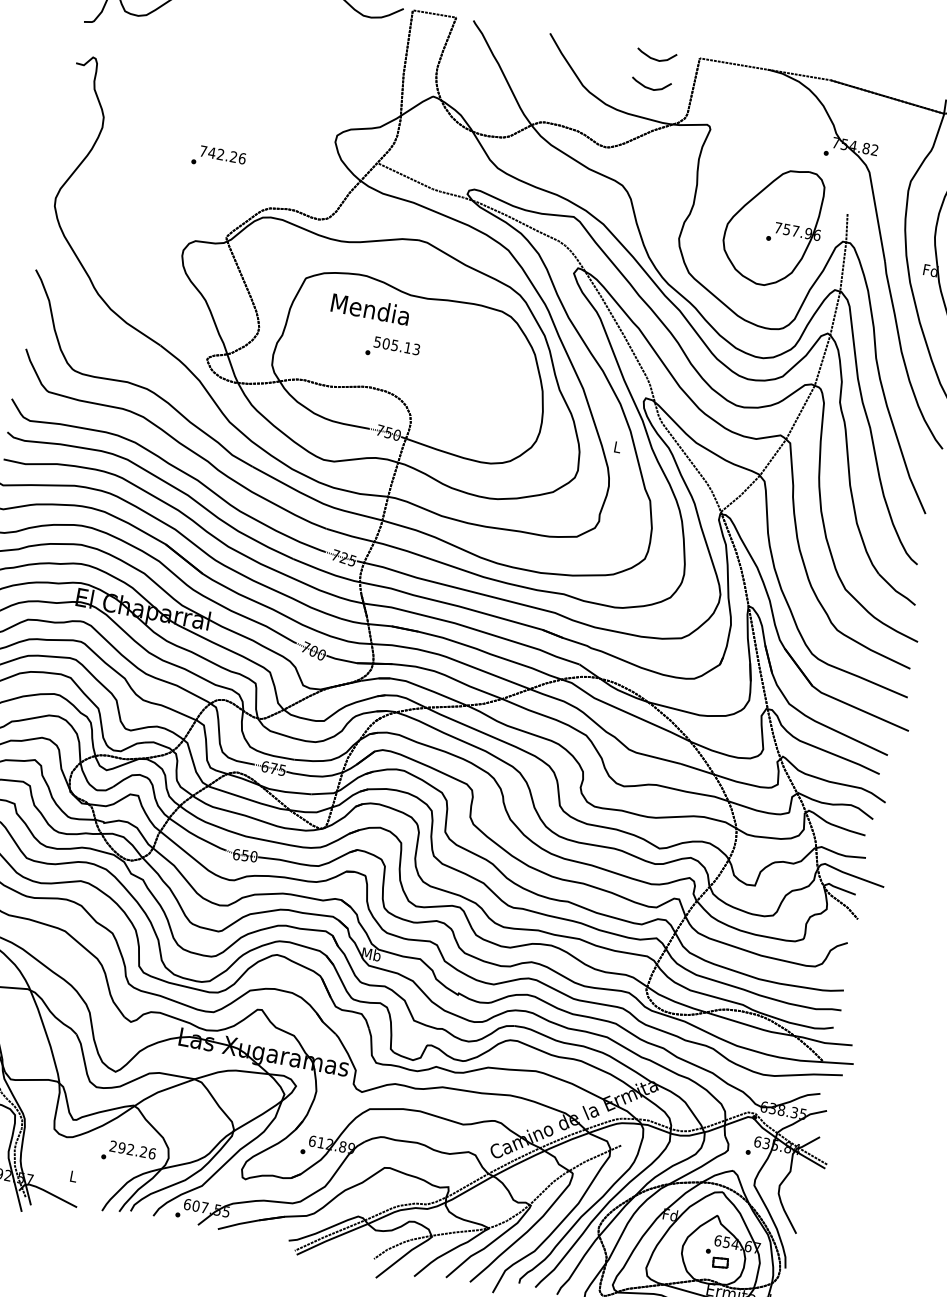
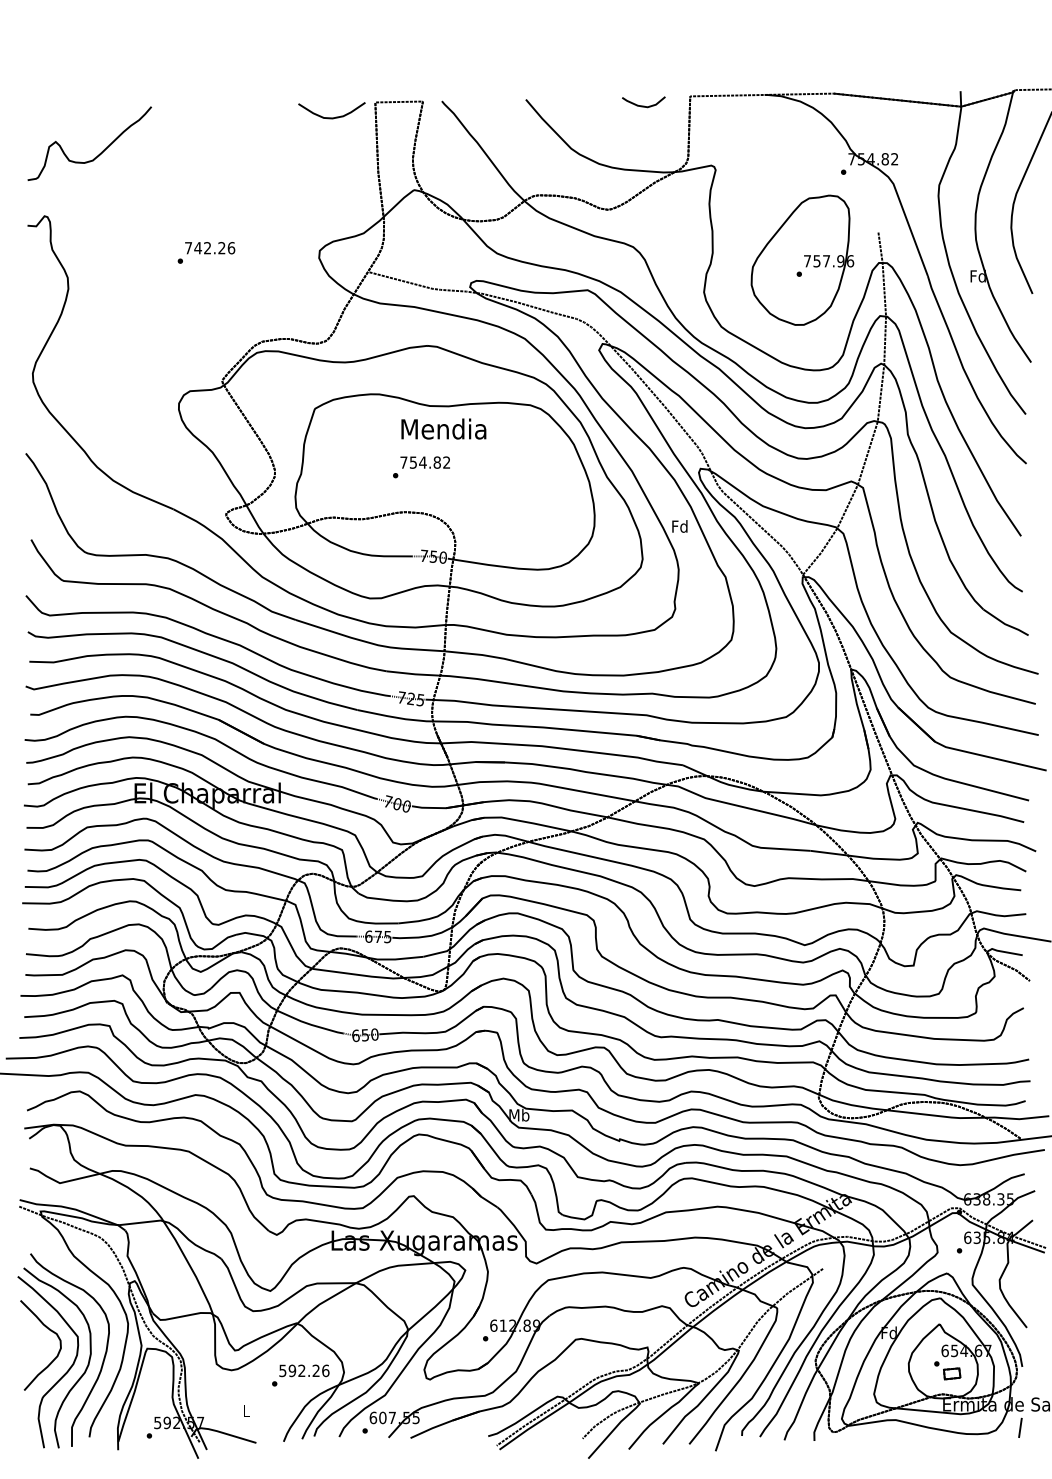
curve: (650, 87) -> (643, 137), removed
text: (218, 158) -> (206, 252), moved
text: (370, 308) -> (443, 428), moved
text: (397, 345) -> (425, 462), 505.13 -> 754.82
text: (616, 447) -> (679, 526), L -> Fd
text: (113, 1146) -> (282, 1370), 292.26 -> 592.26

